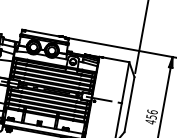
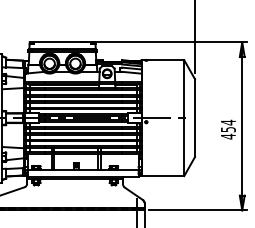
text: (151, 111) -> (227, 122), 456 -> 454

